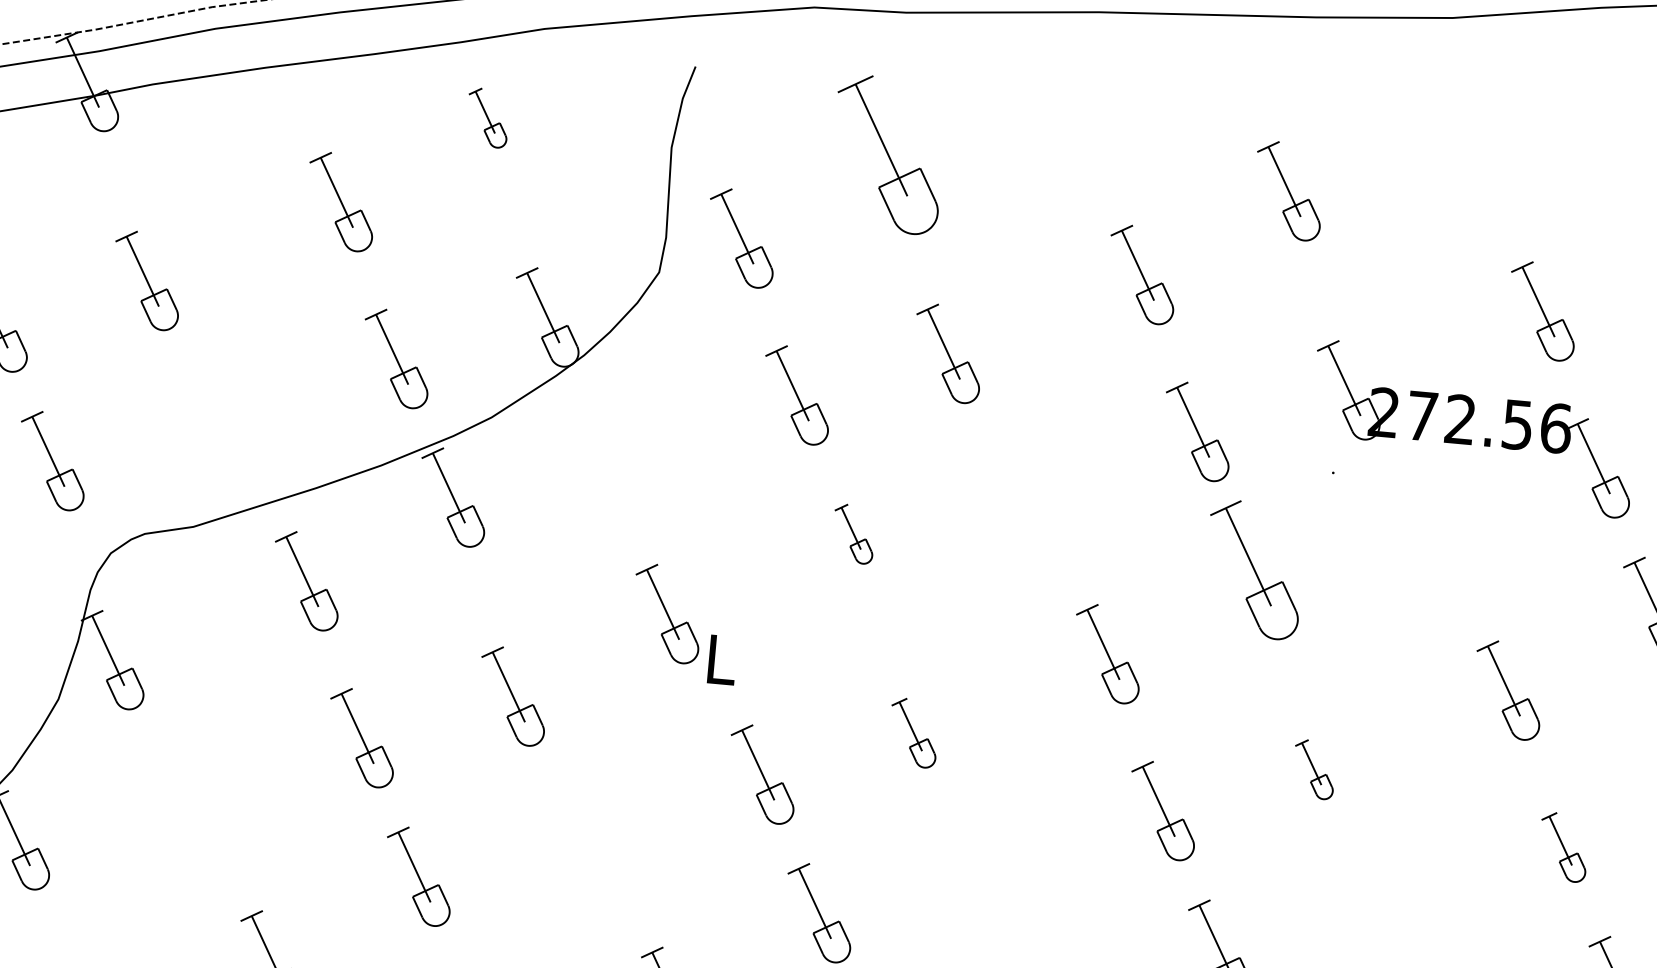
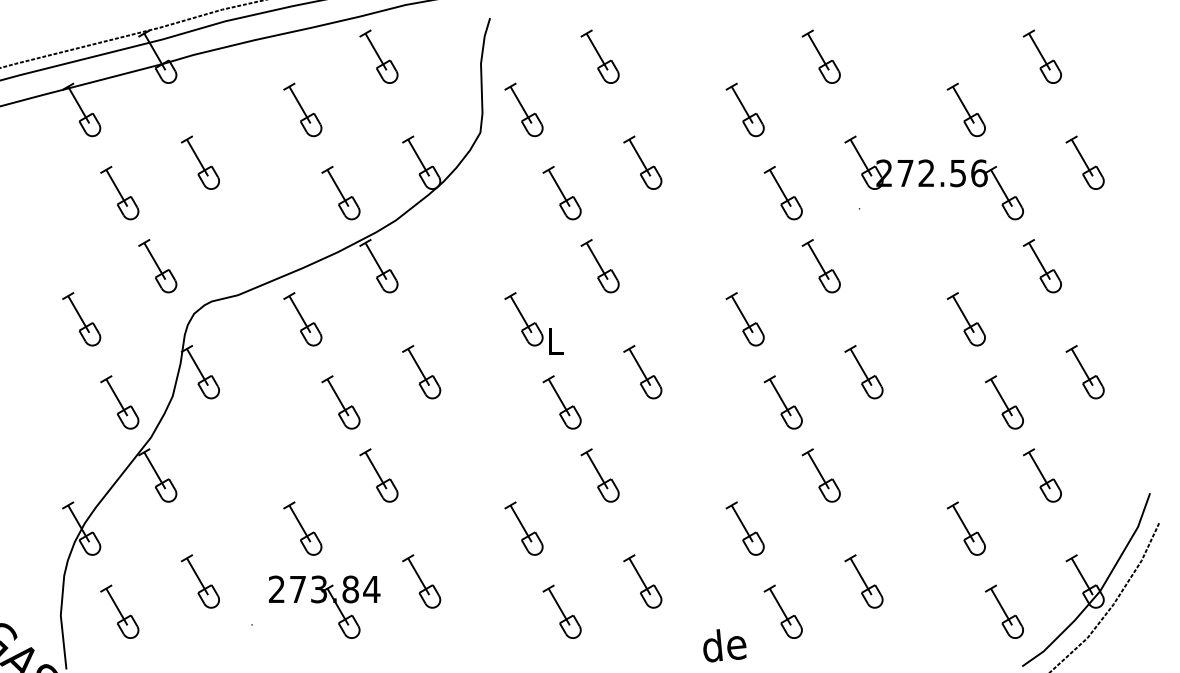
part: (487, 117) -> (378, 56), size x1.67
part: (887, 154) -> (599, 56), size x0.62
part: (852, 534) -> (599, 266), size x1.67
part: (1253, 570) -> (820, 266), size x0.71
part: (684, 623) -> (533, 323), moved
part: (913, 733) -> (642, 372), size x1.43
part: (1313, 769) -> (863, 372), size x1.67
part: (1563, 847) -> (1004, 402), size x1.43

